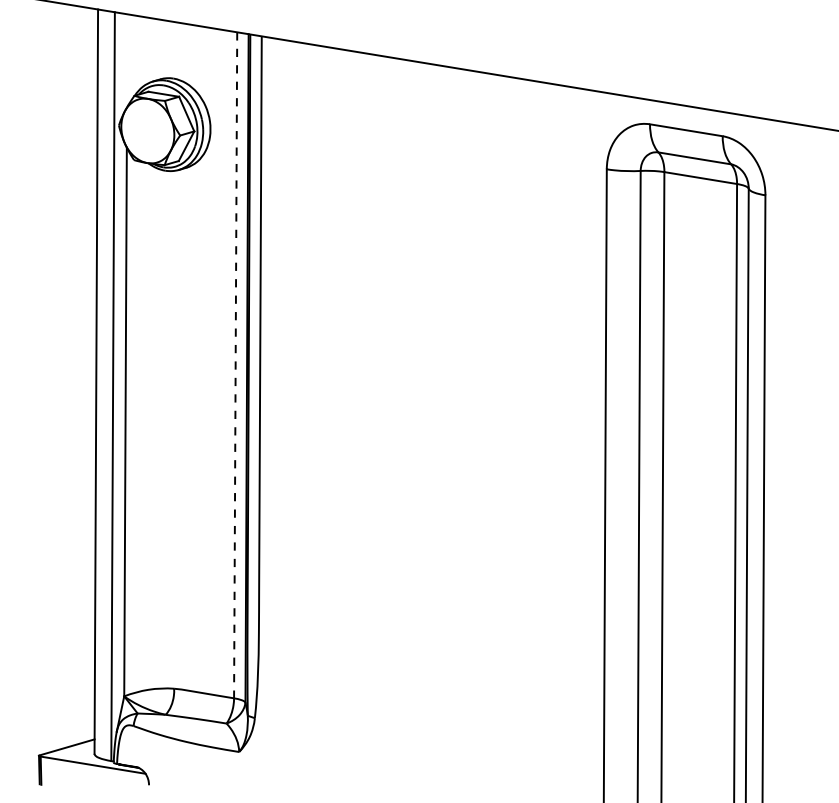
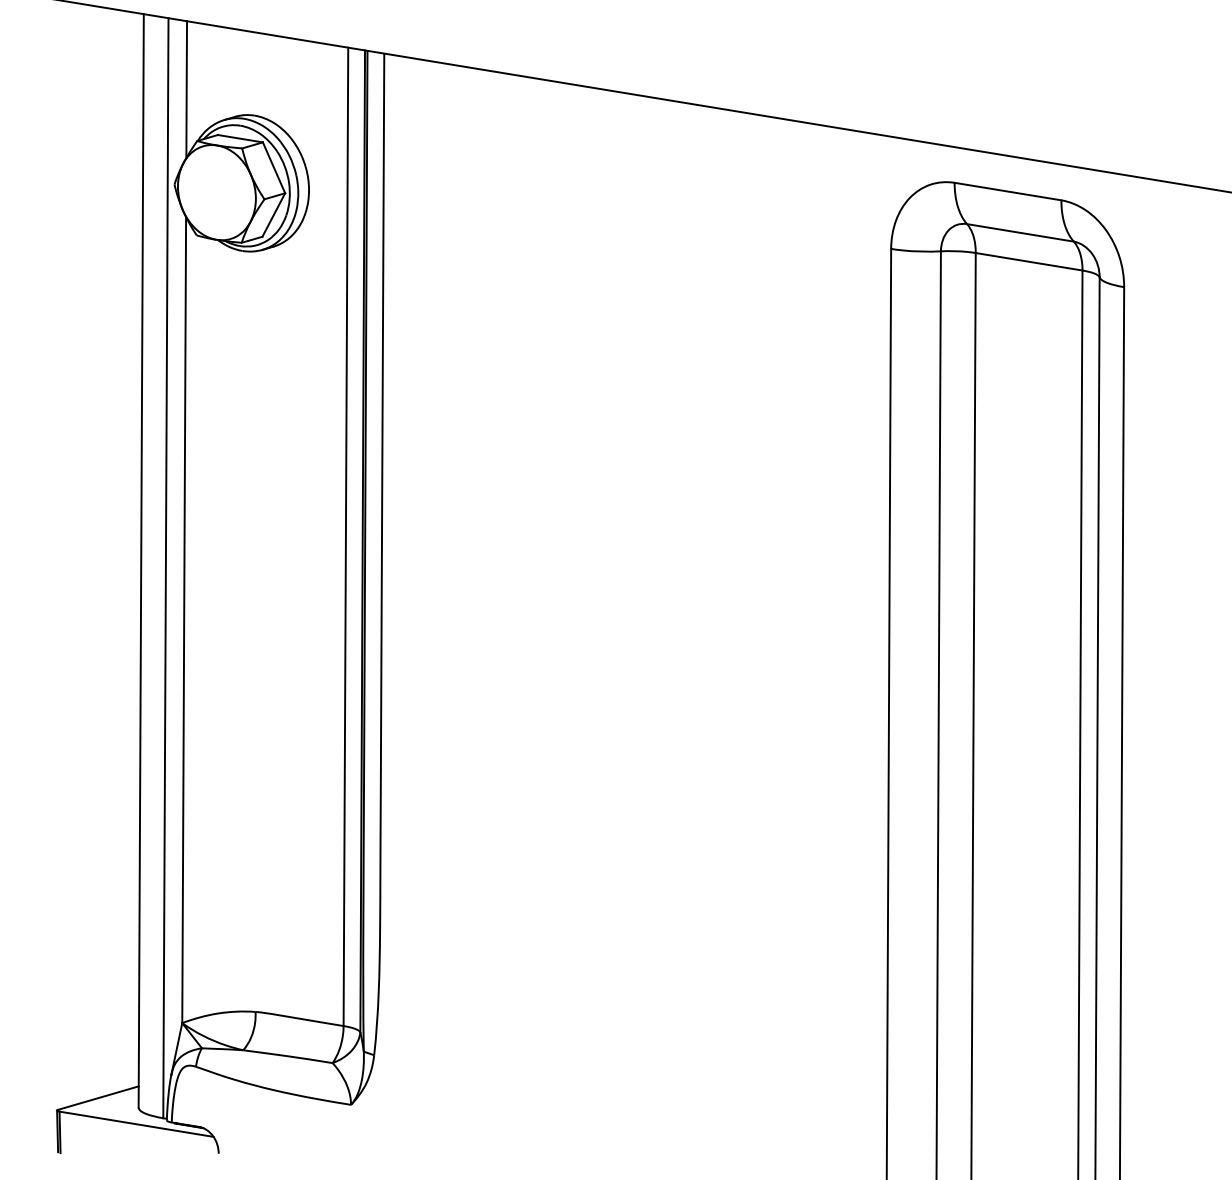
line: (127, 60) -> (187, 89), added
line: (235, 365) -> (345, 537), dashed -> solid

